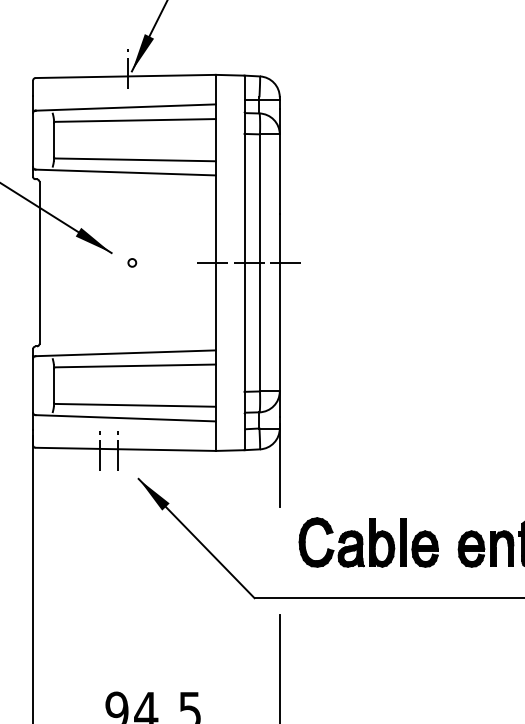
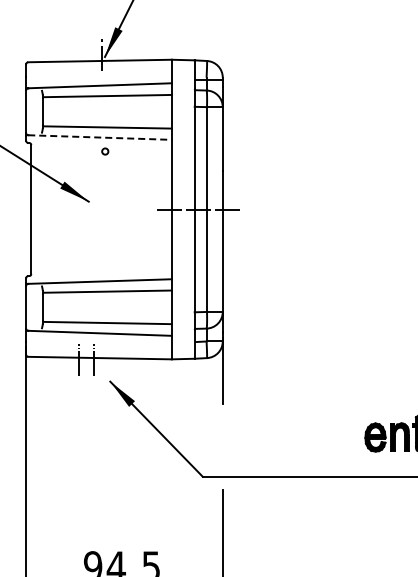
line: (126, 172) -> (100, 137), solid -> dashed
circle: (132, 262) -> (105, 151), moved
part: (368, 542) -> (293, 432), removed

